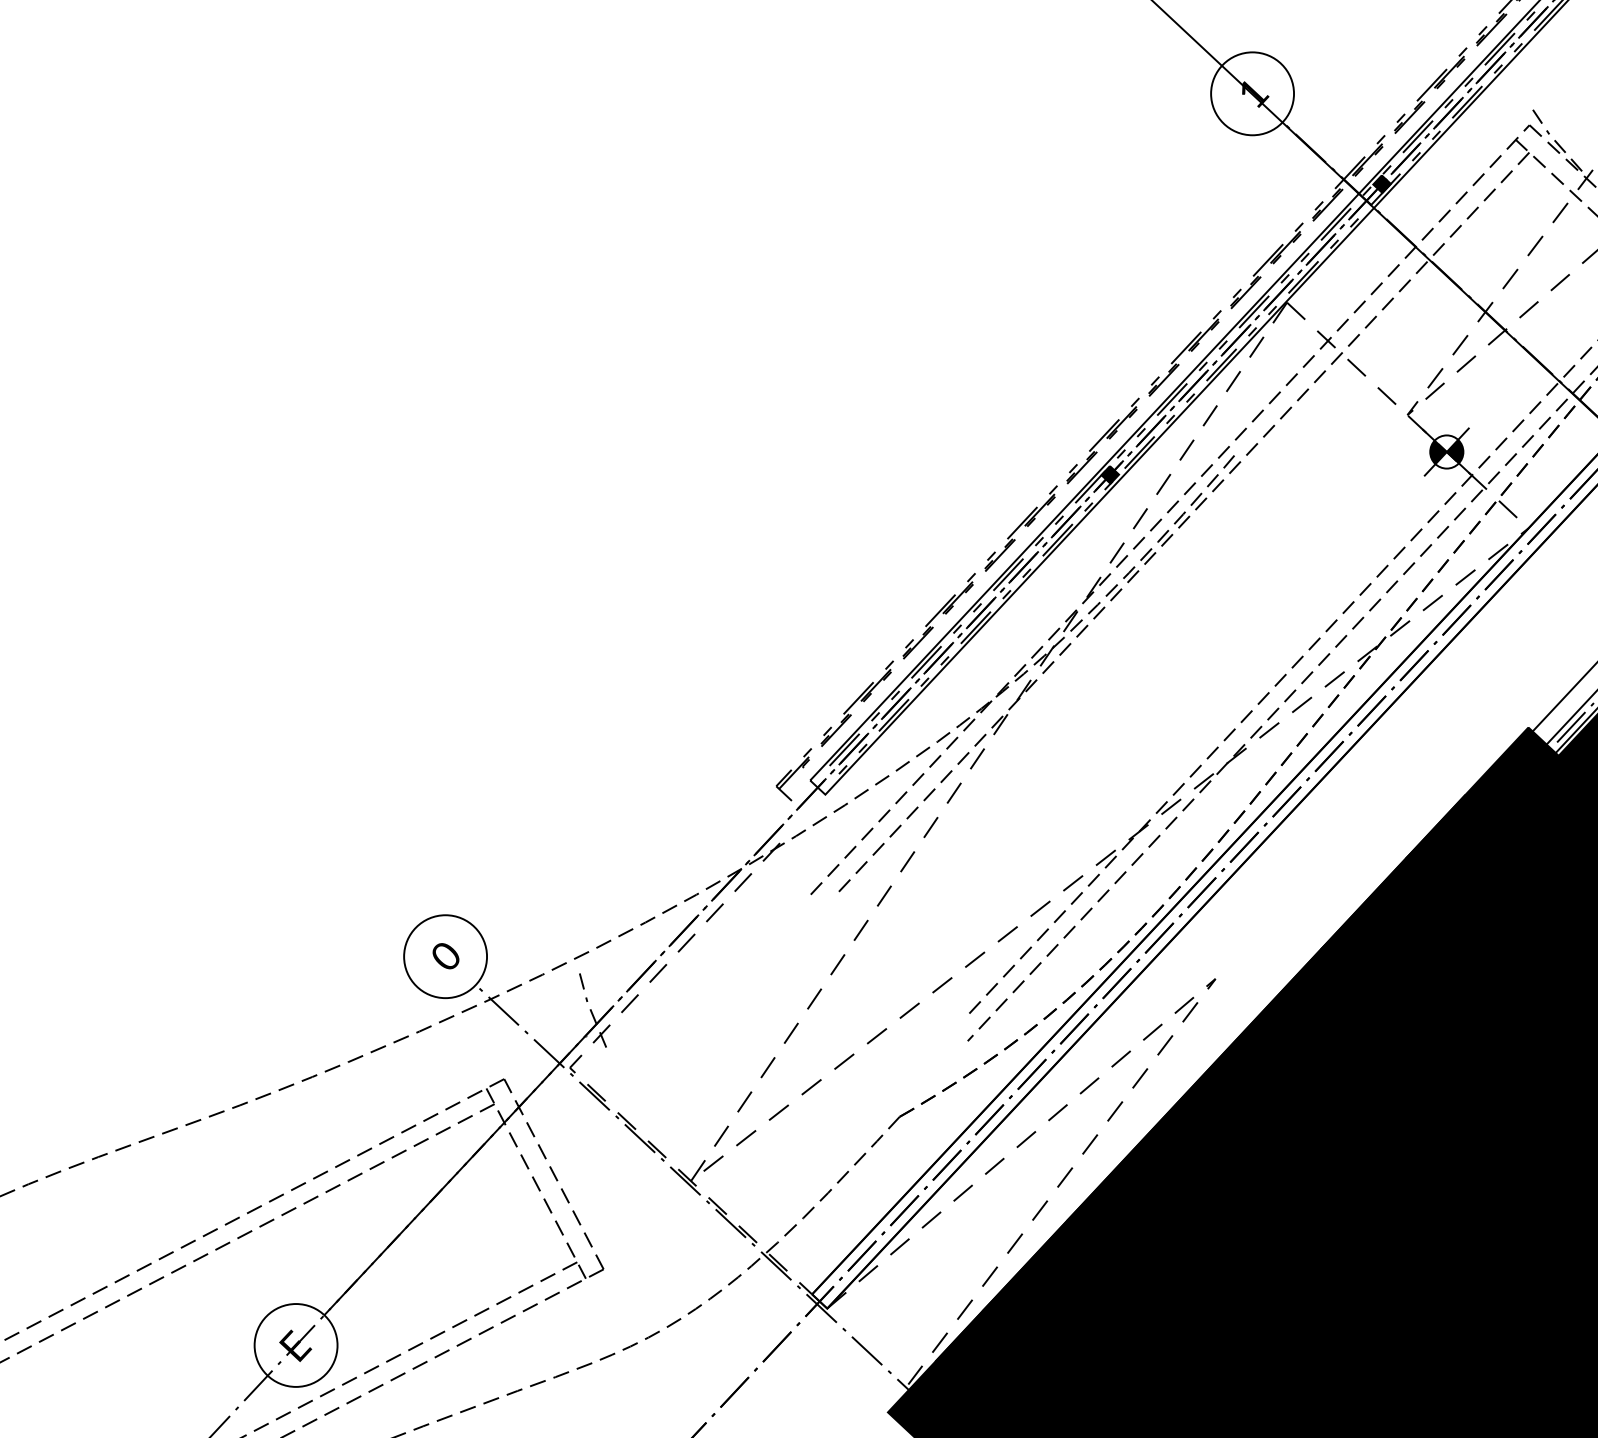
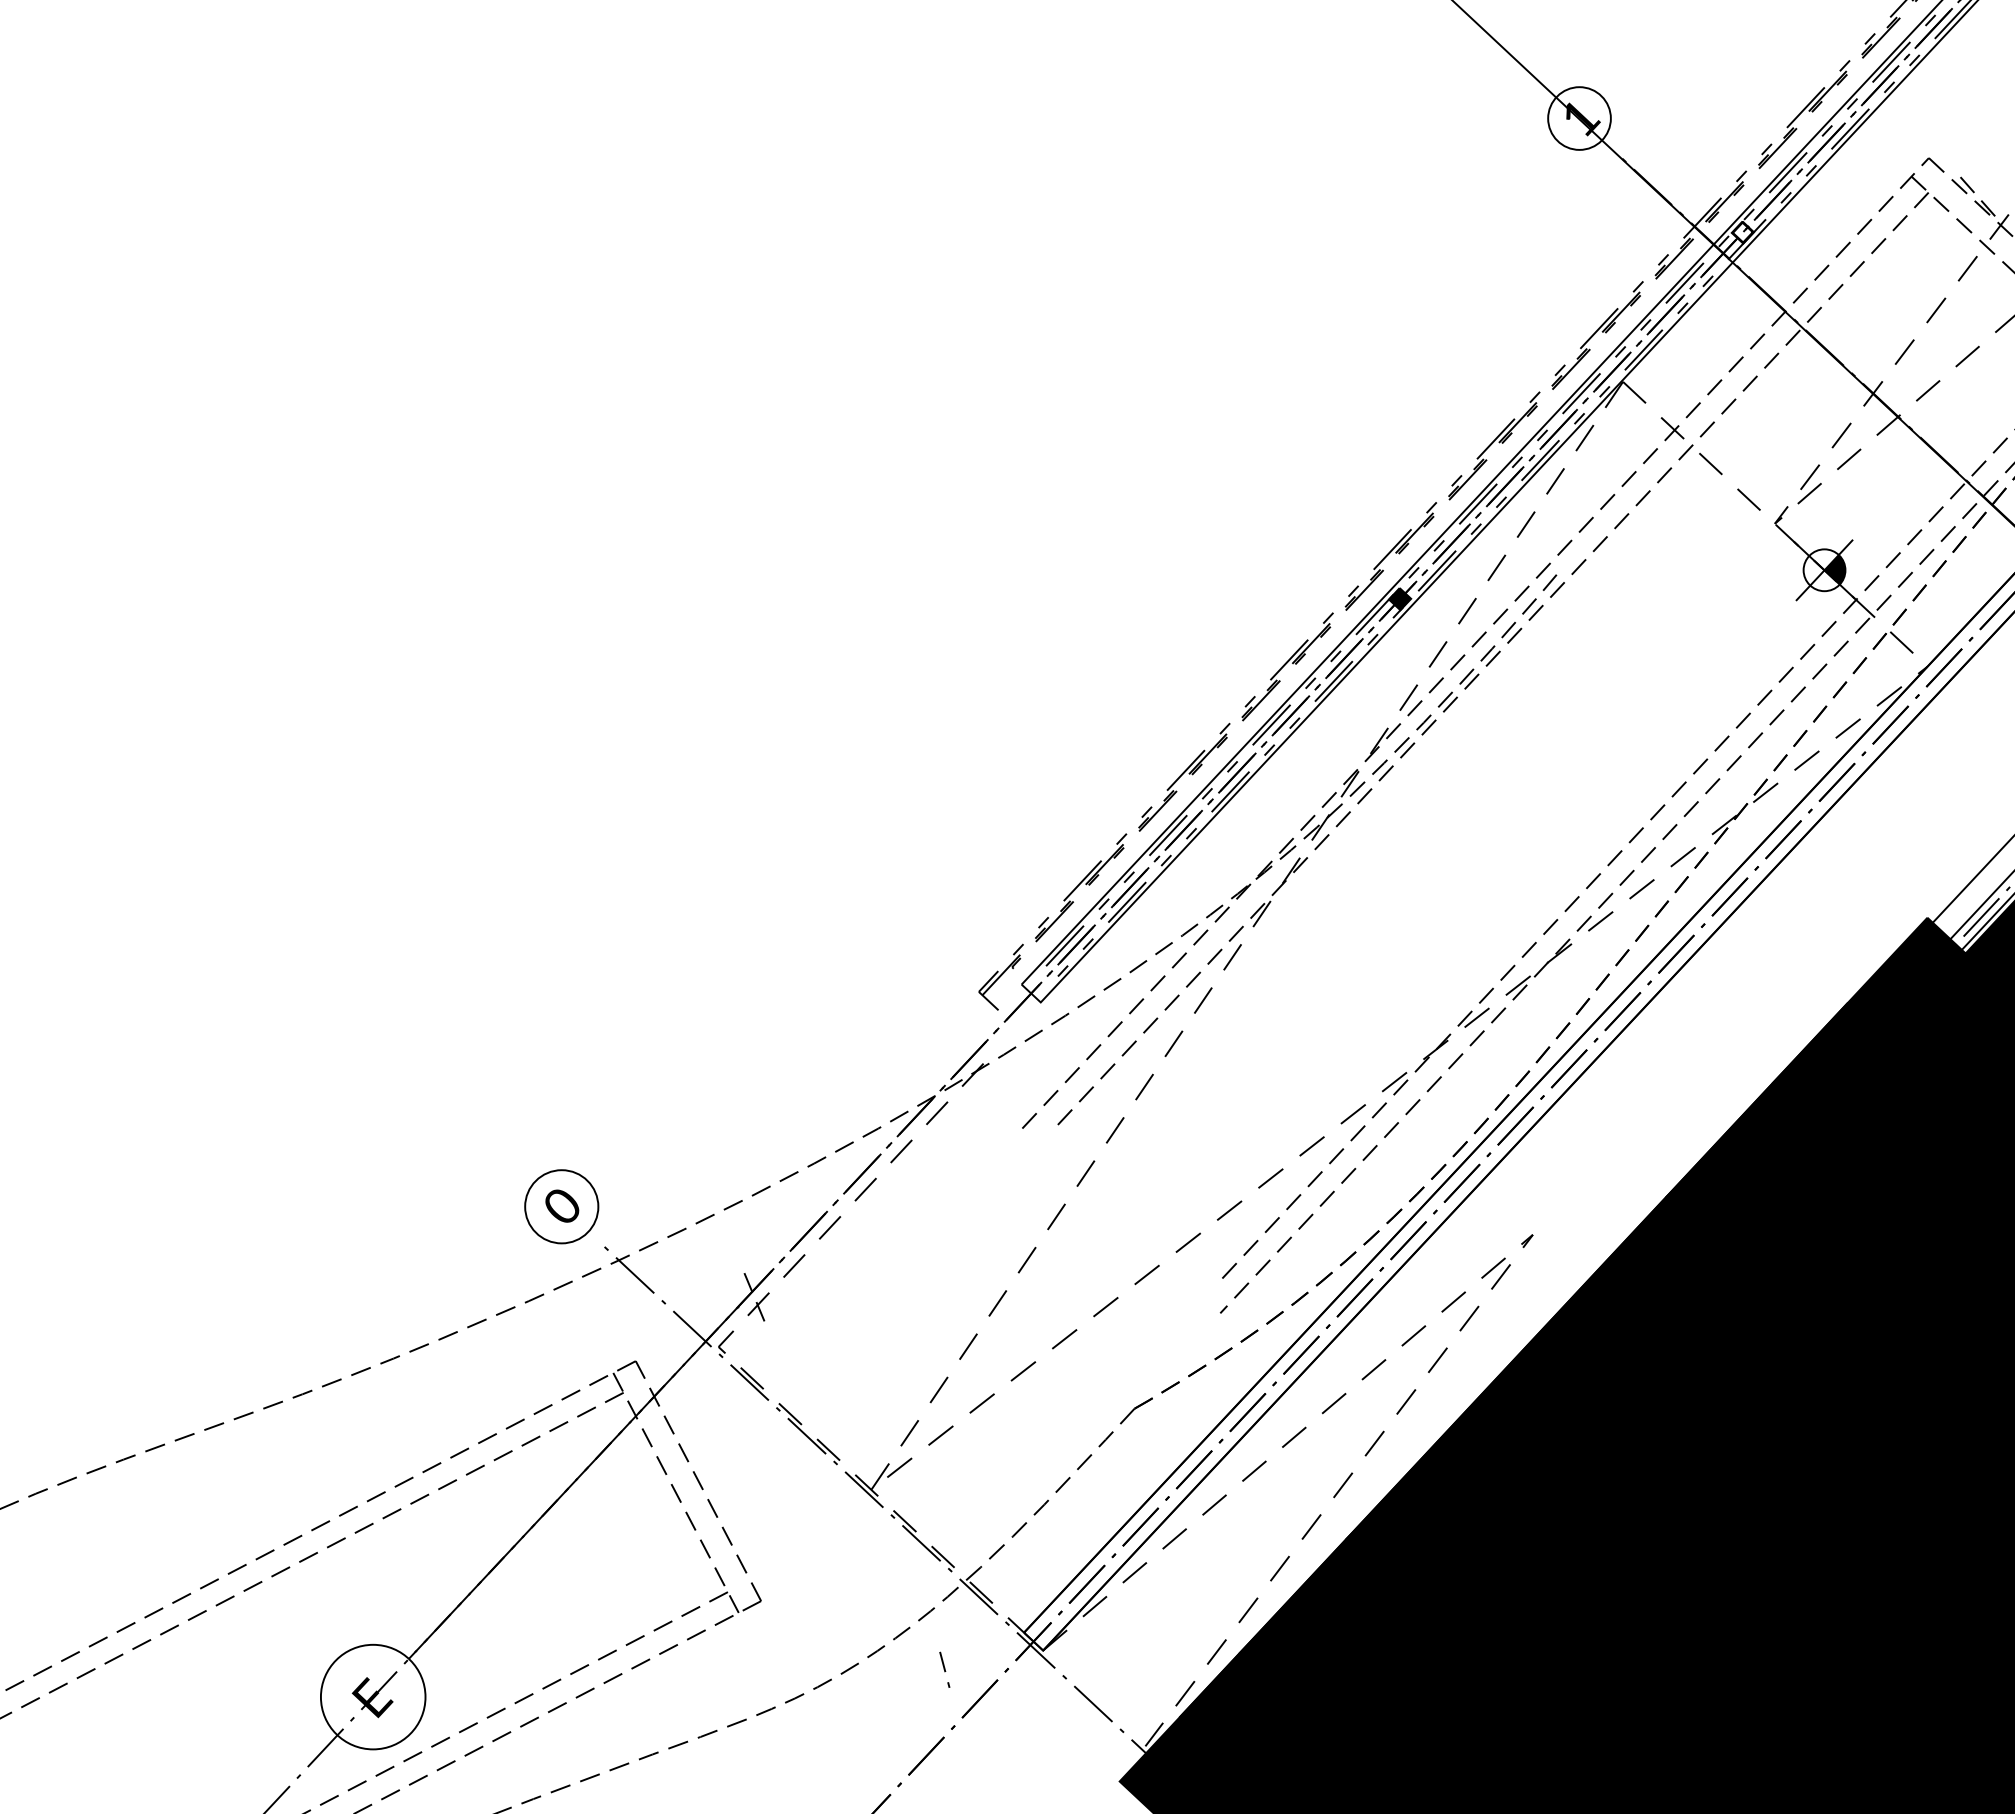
circle: (1252, 93) -> (1579, 118), size x0.6
line: (1541, 121) -> (1943, 153), removed
fill: (1381, 184) -> (1742, 232), removed
fill: (1438, 452) -> (1813, 570), removed
circle: (445, 956) -> (561, 1206), size x0.7
line: (583, 987) -> (944, 1669), moved

